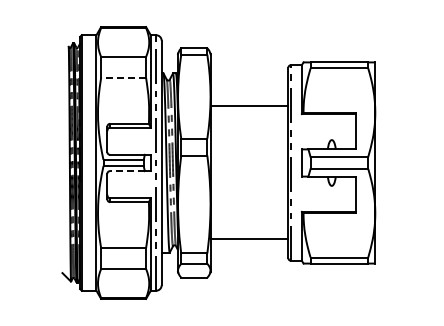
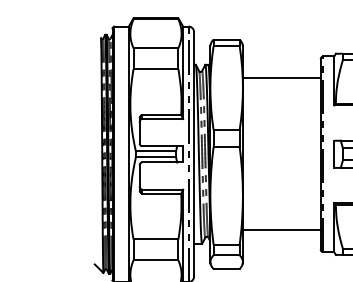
line: (123, 77) -> (155, 68), dashed -> solid
line: (249, 105) -> (281, 77), moved
line: (126, 171) -> (158, 162), dashed -> solid

